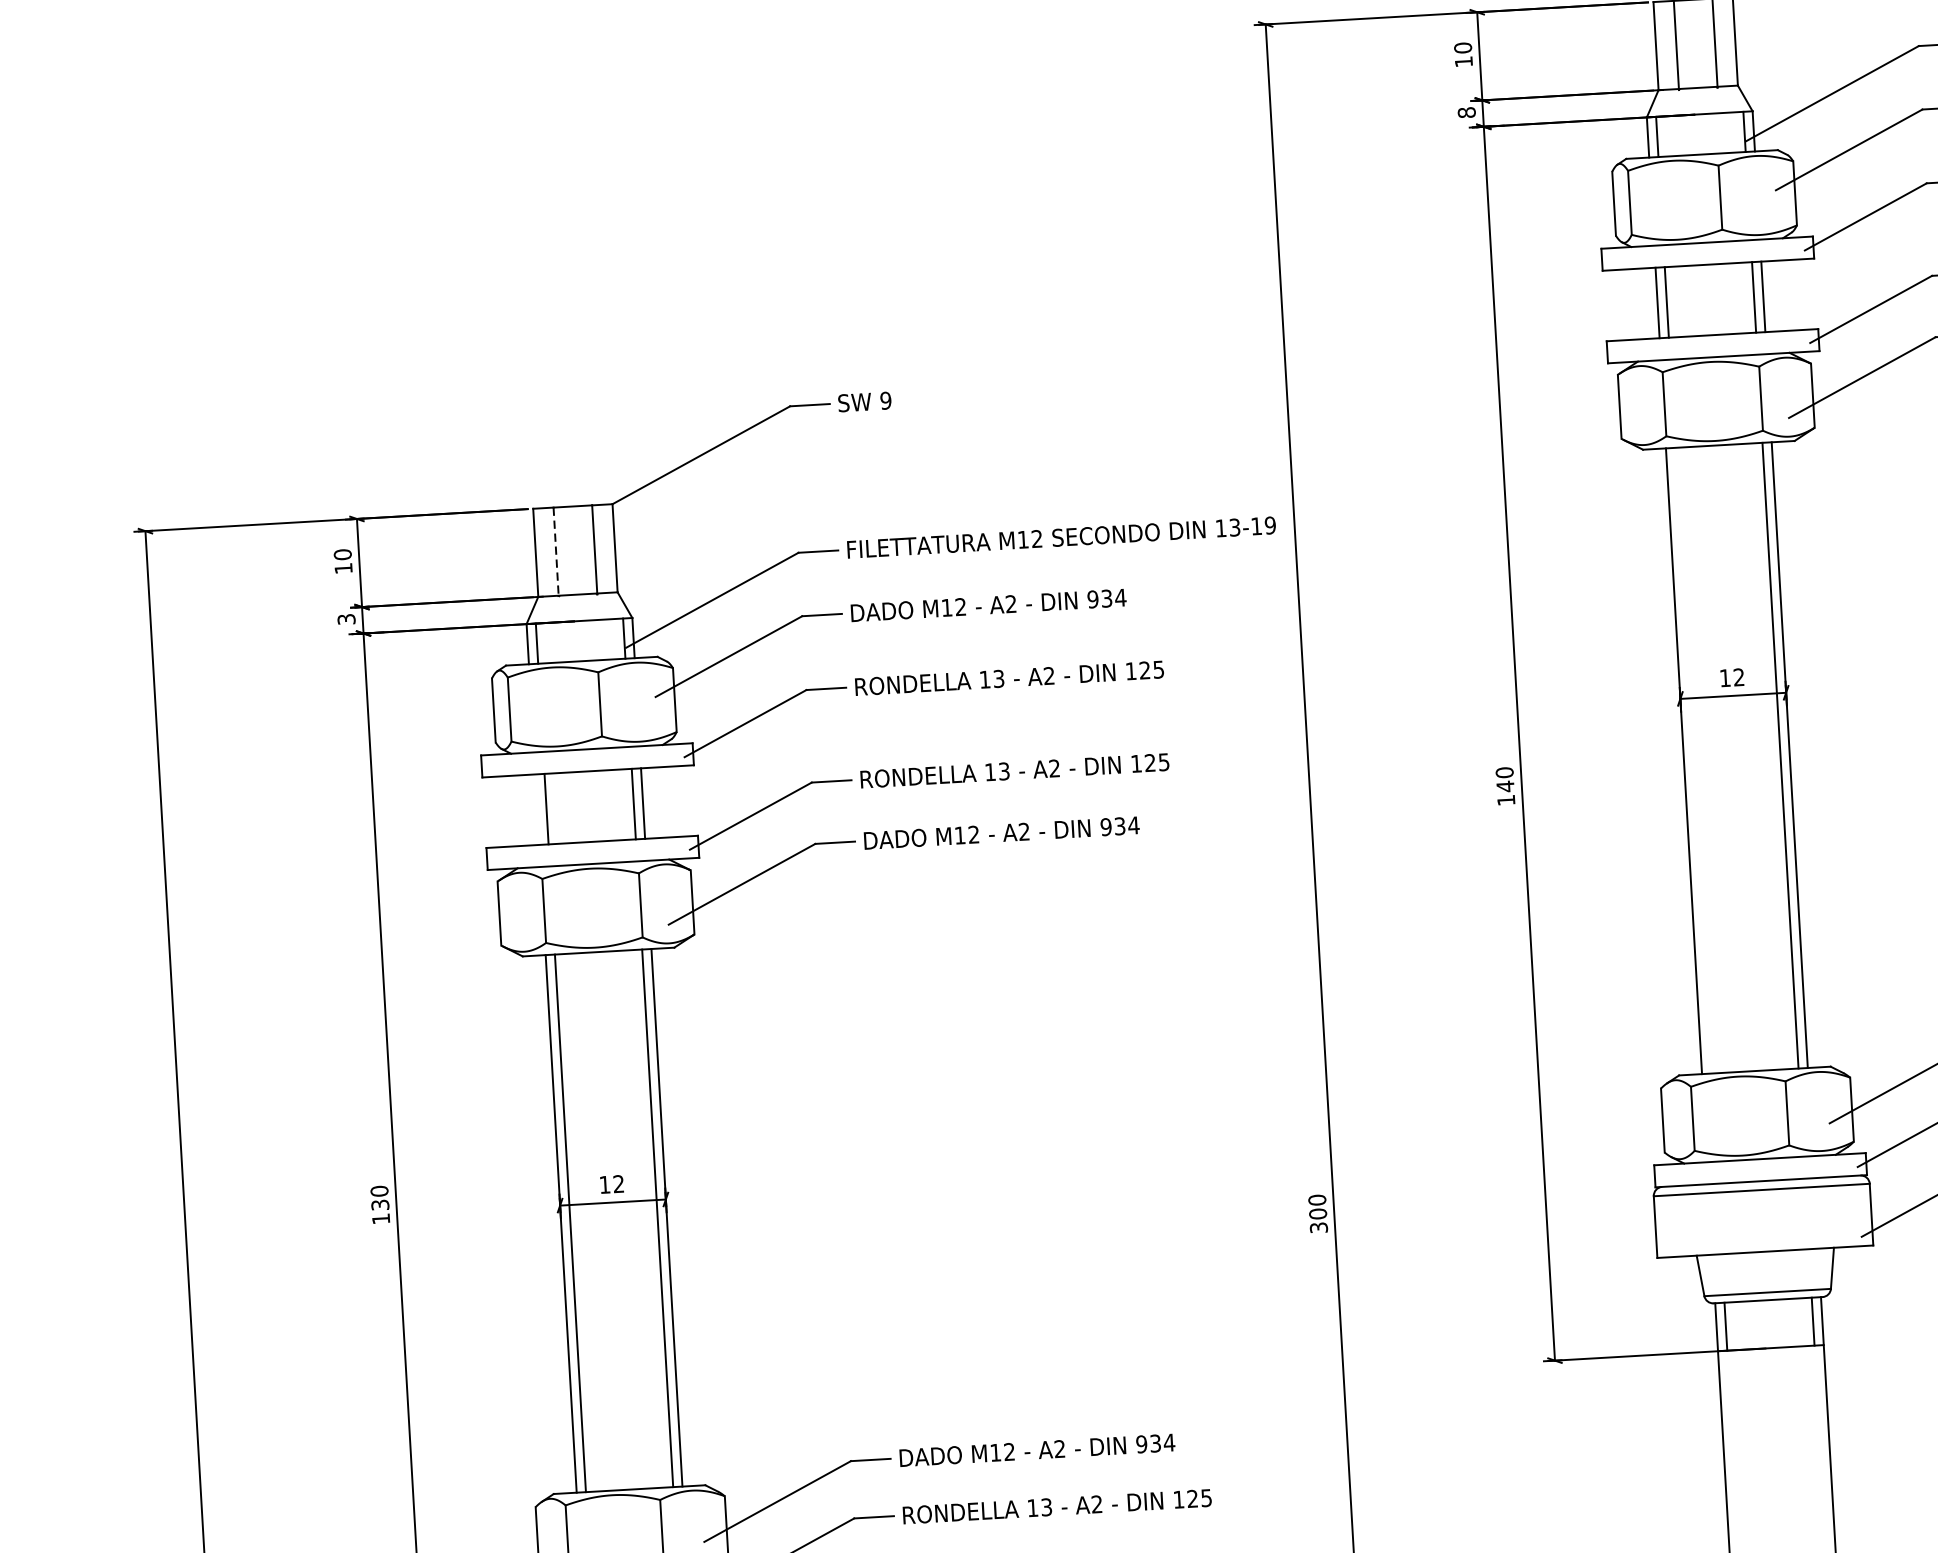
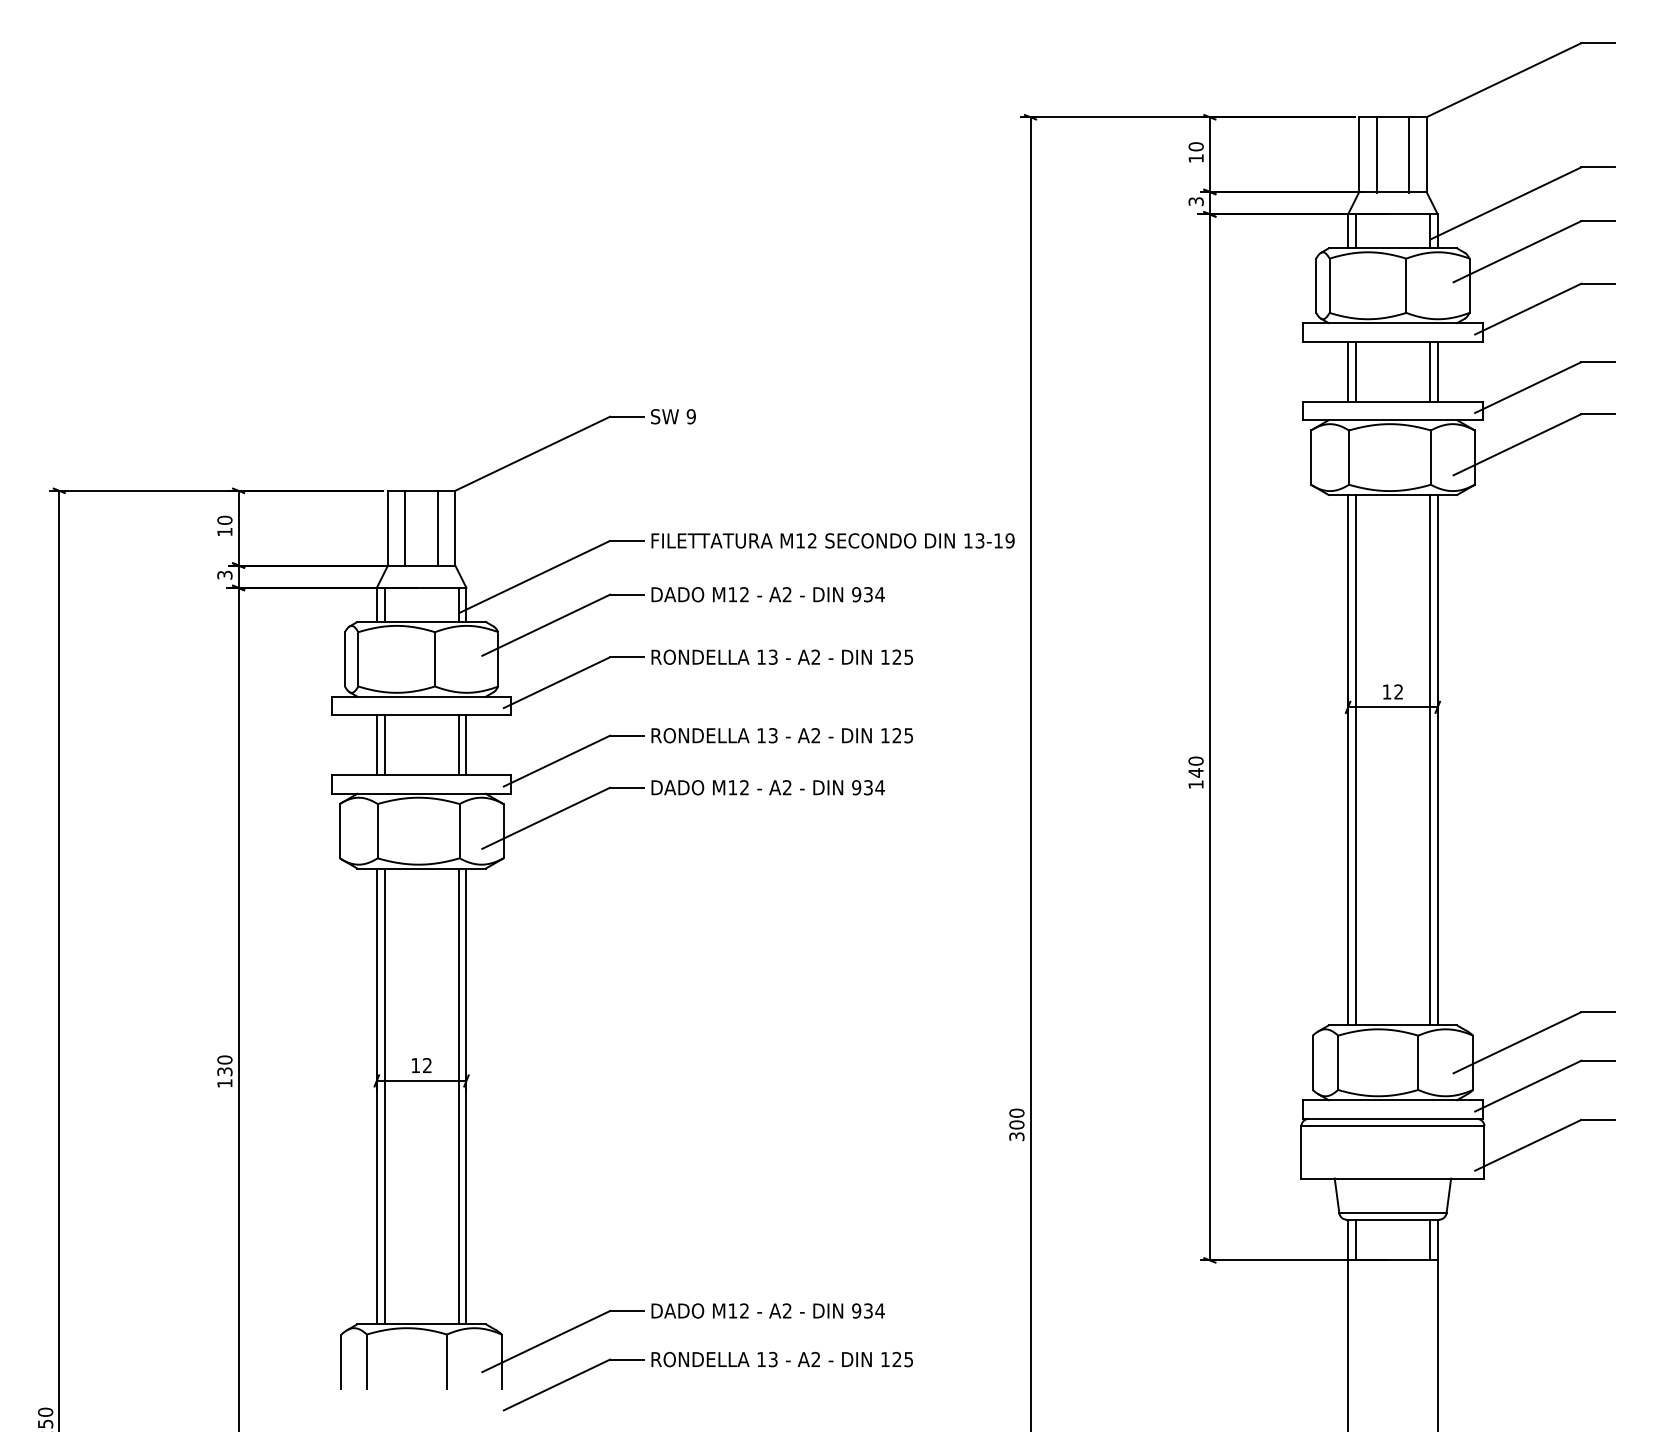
text: (1465, 112) -> (1195, 201), 8 -> 3
line: (556, 552) -> (405, 528), dashed -> solid
line: (1692, 759) -> (1355, 759), added
line: (536, 809) -> (376, 745), added

